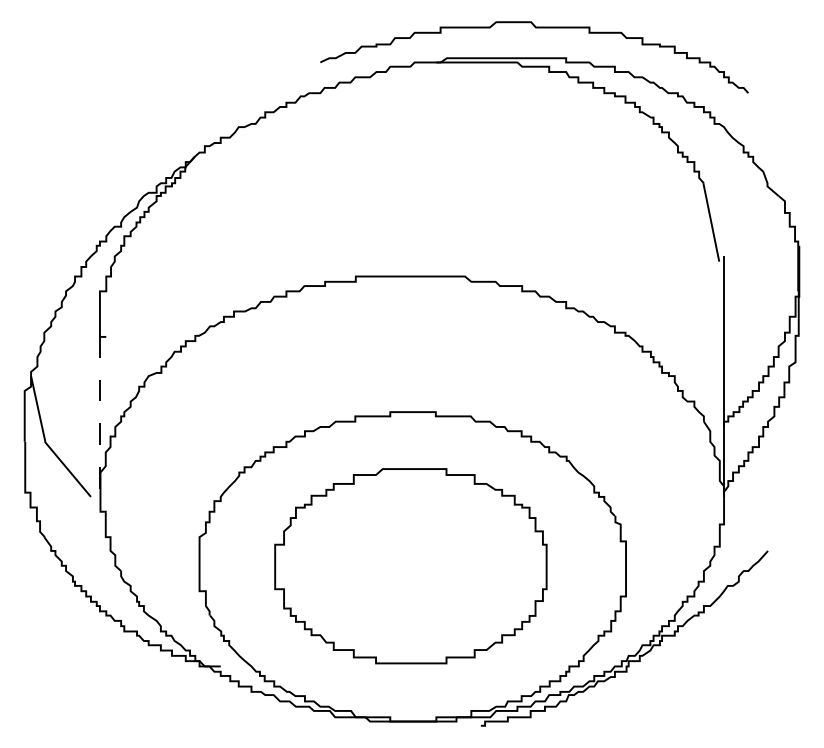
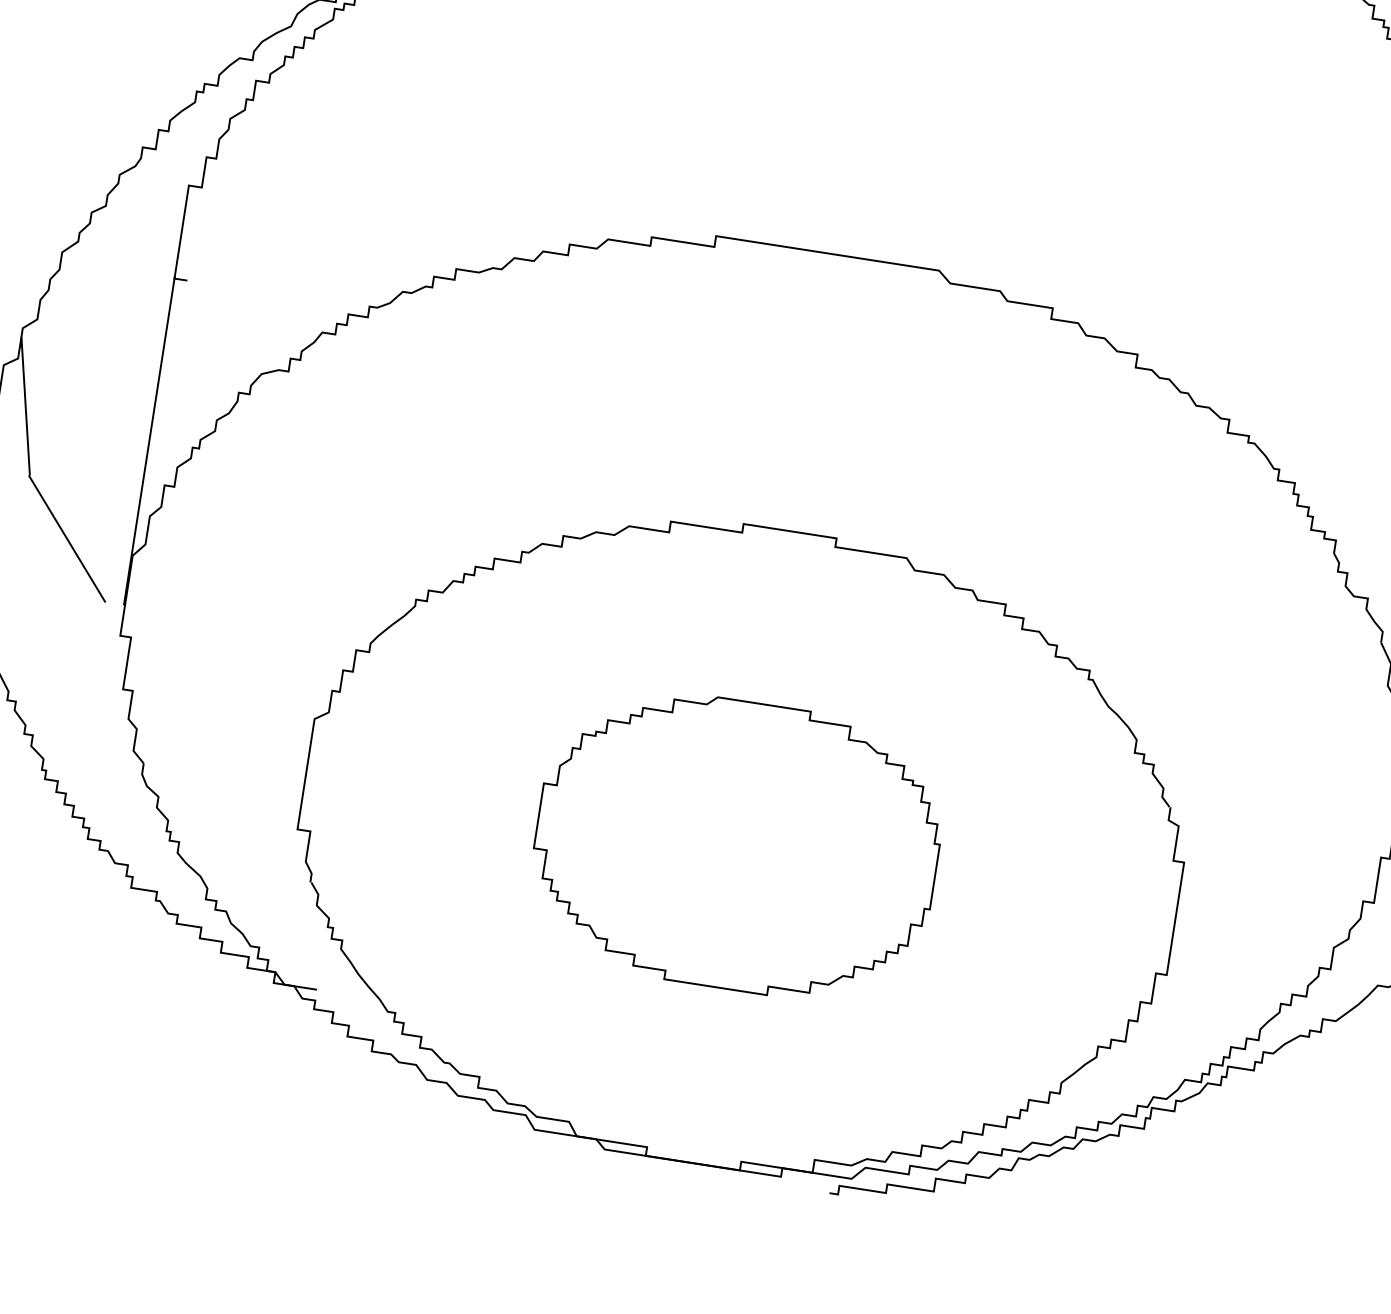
line: (99, 416) -> (148, 440), dashed -> solid
part: (410, 566) -> (736, 845), size x0.71

